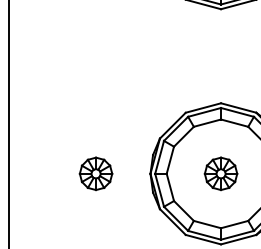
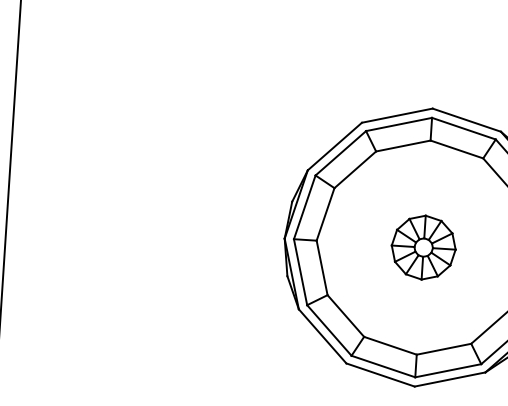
part: (95, 173) -> (176, 230), removed

